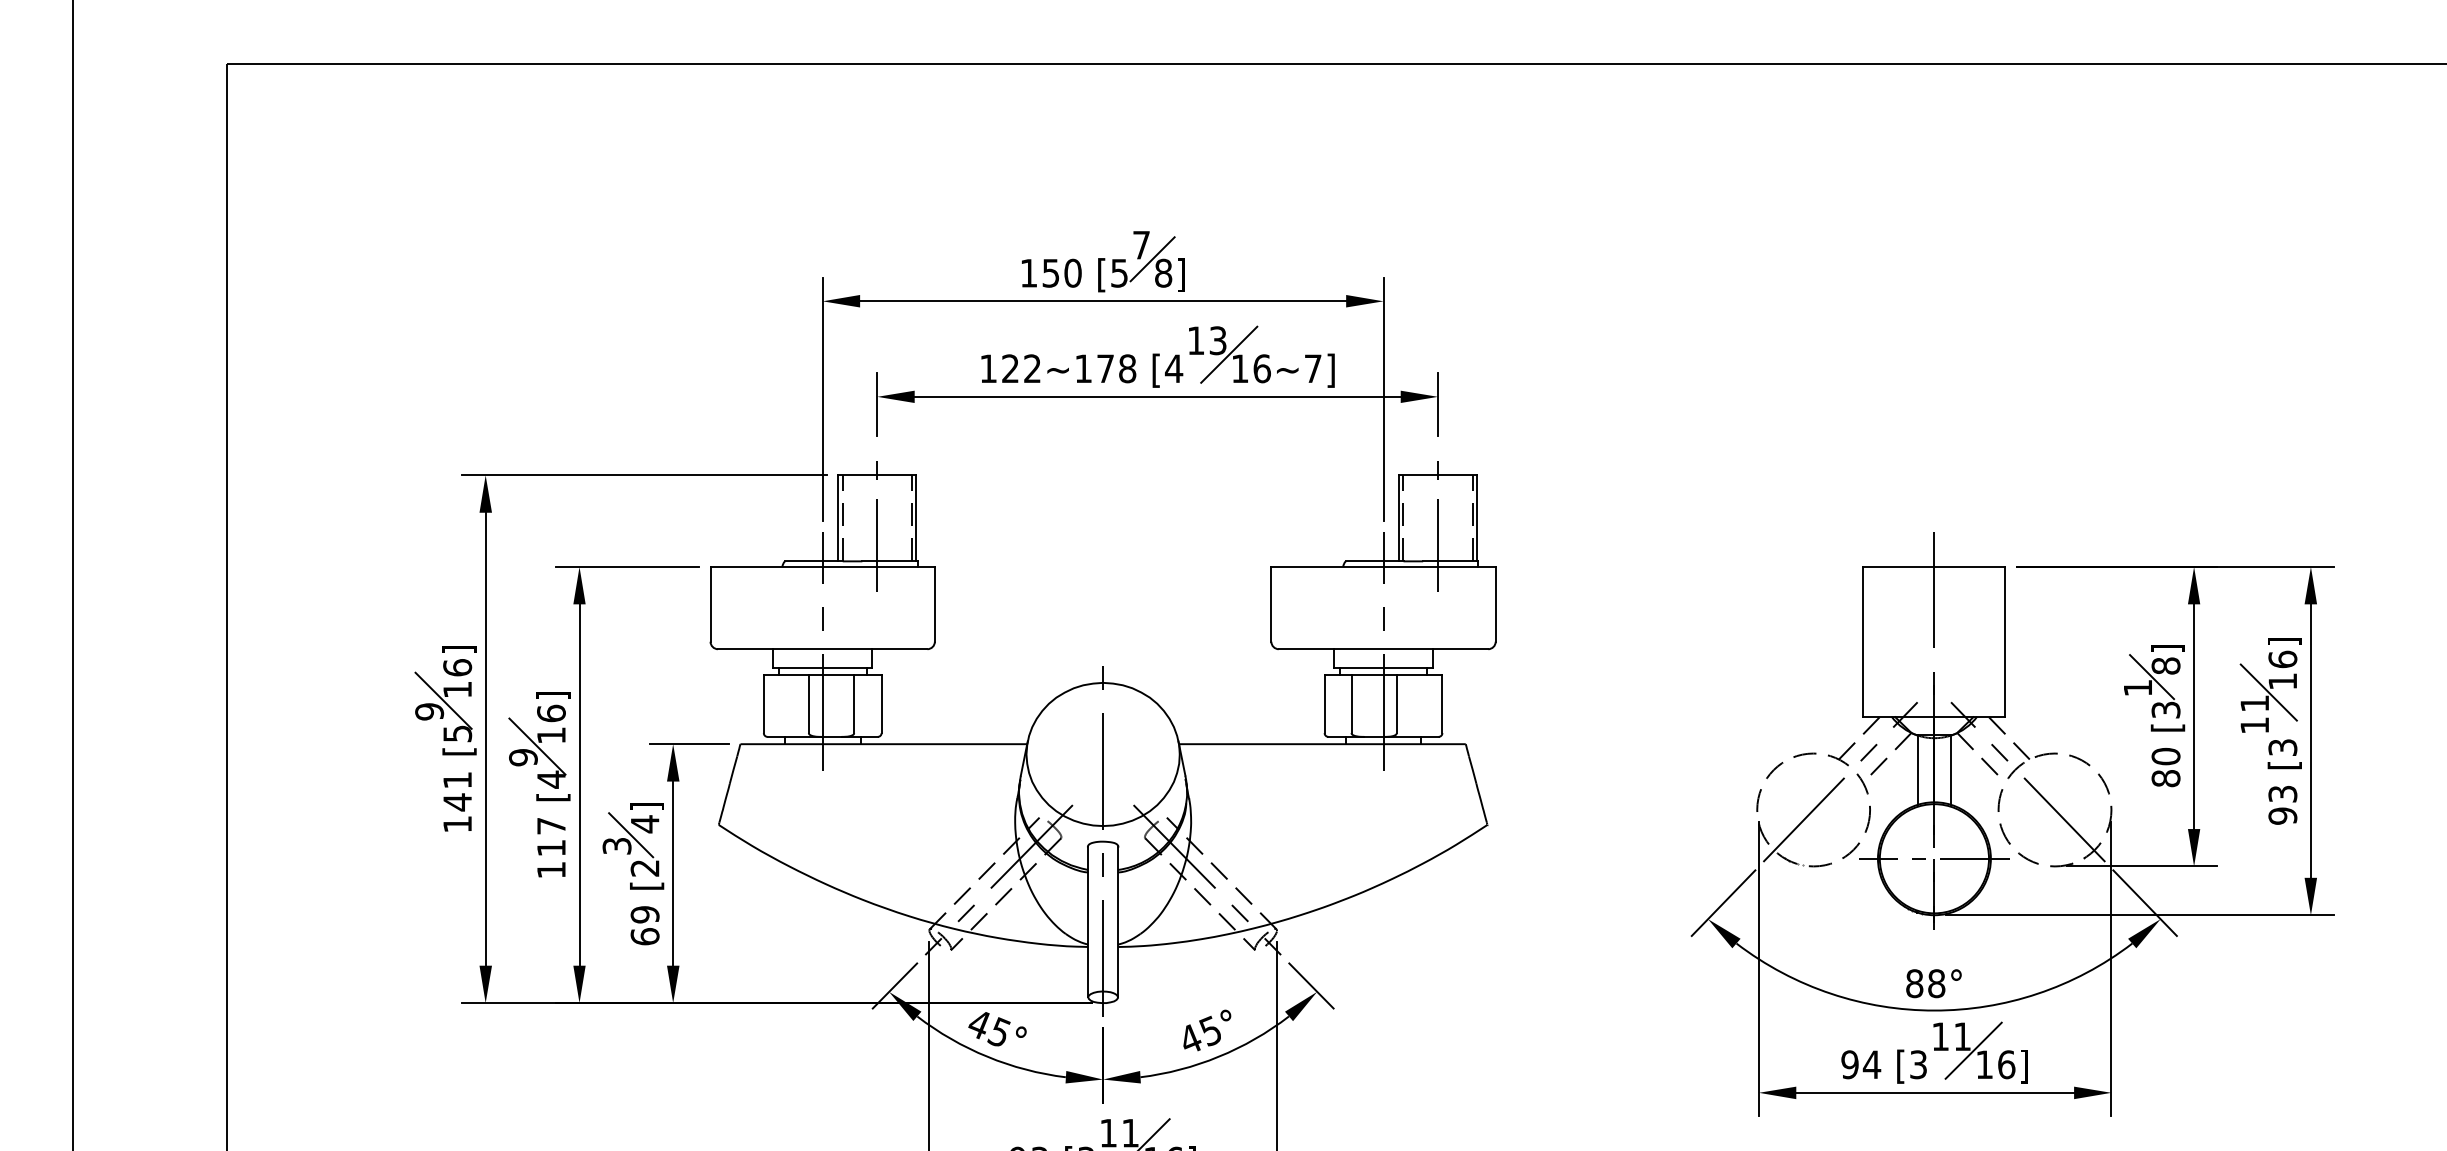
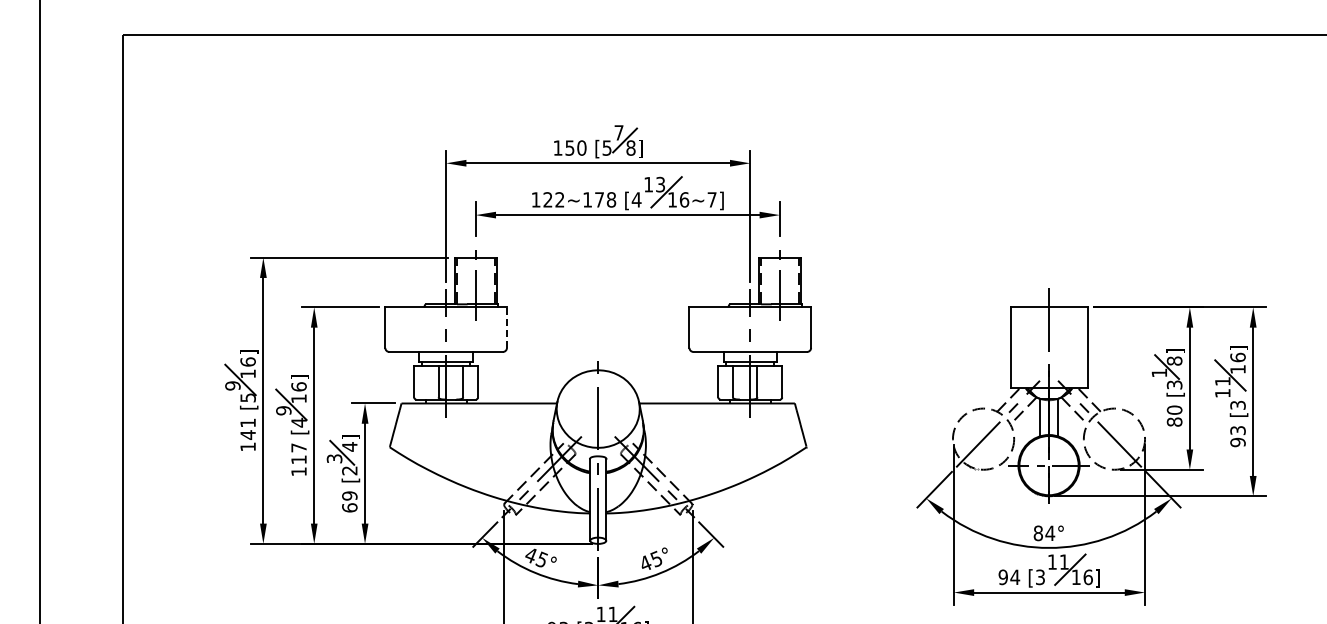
line: (934, 604) -> (506, 327), solid -> dashed
text: (1937, 983) -> (1050, 533), 88° -> 84°

